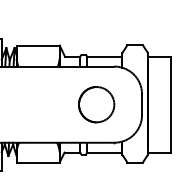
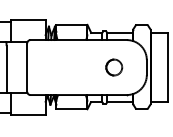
part: (97, 104) -> (114, 67), size x0.62

